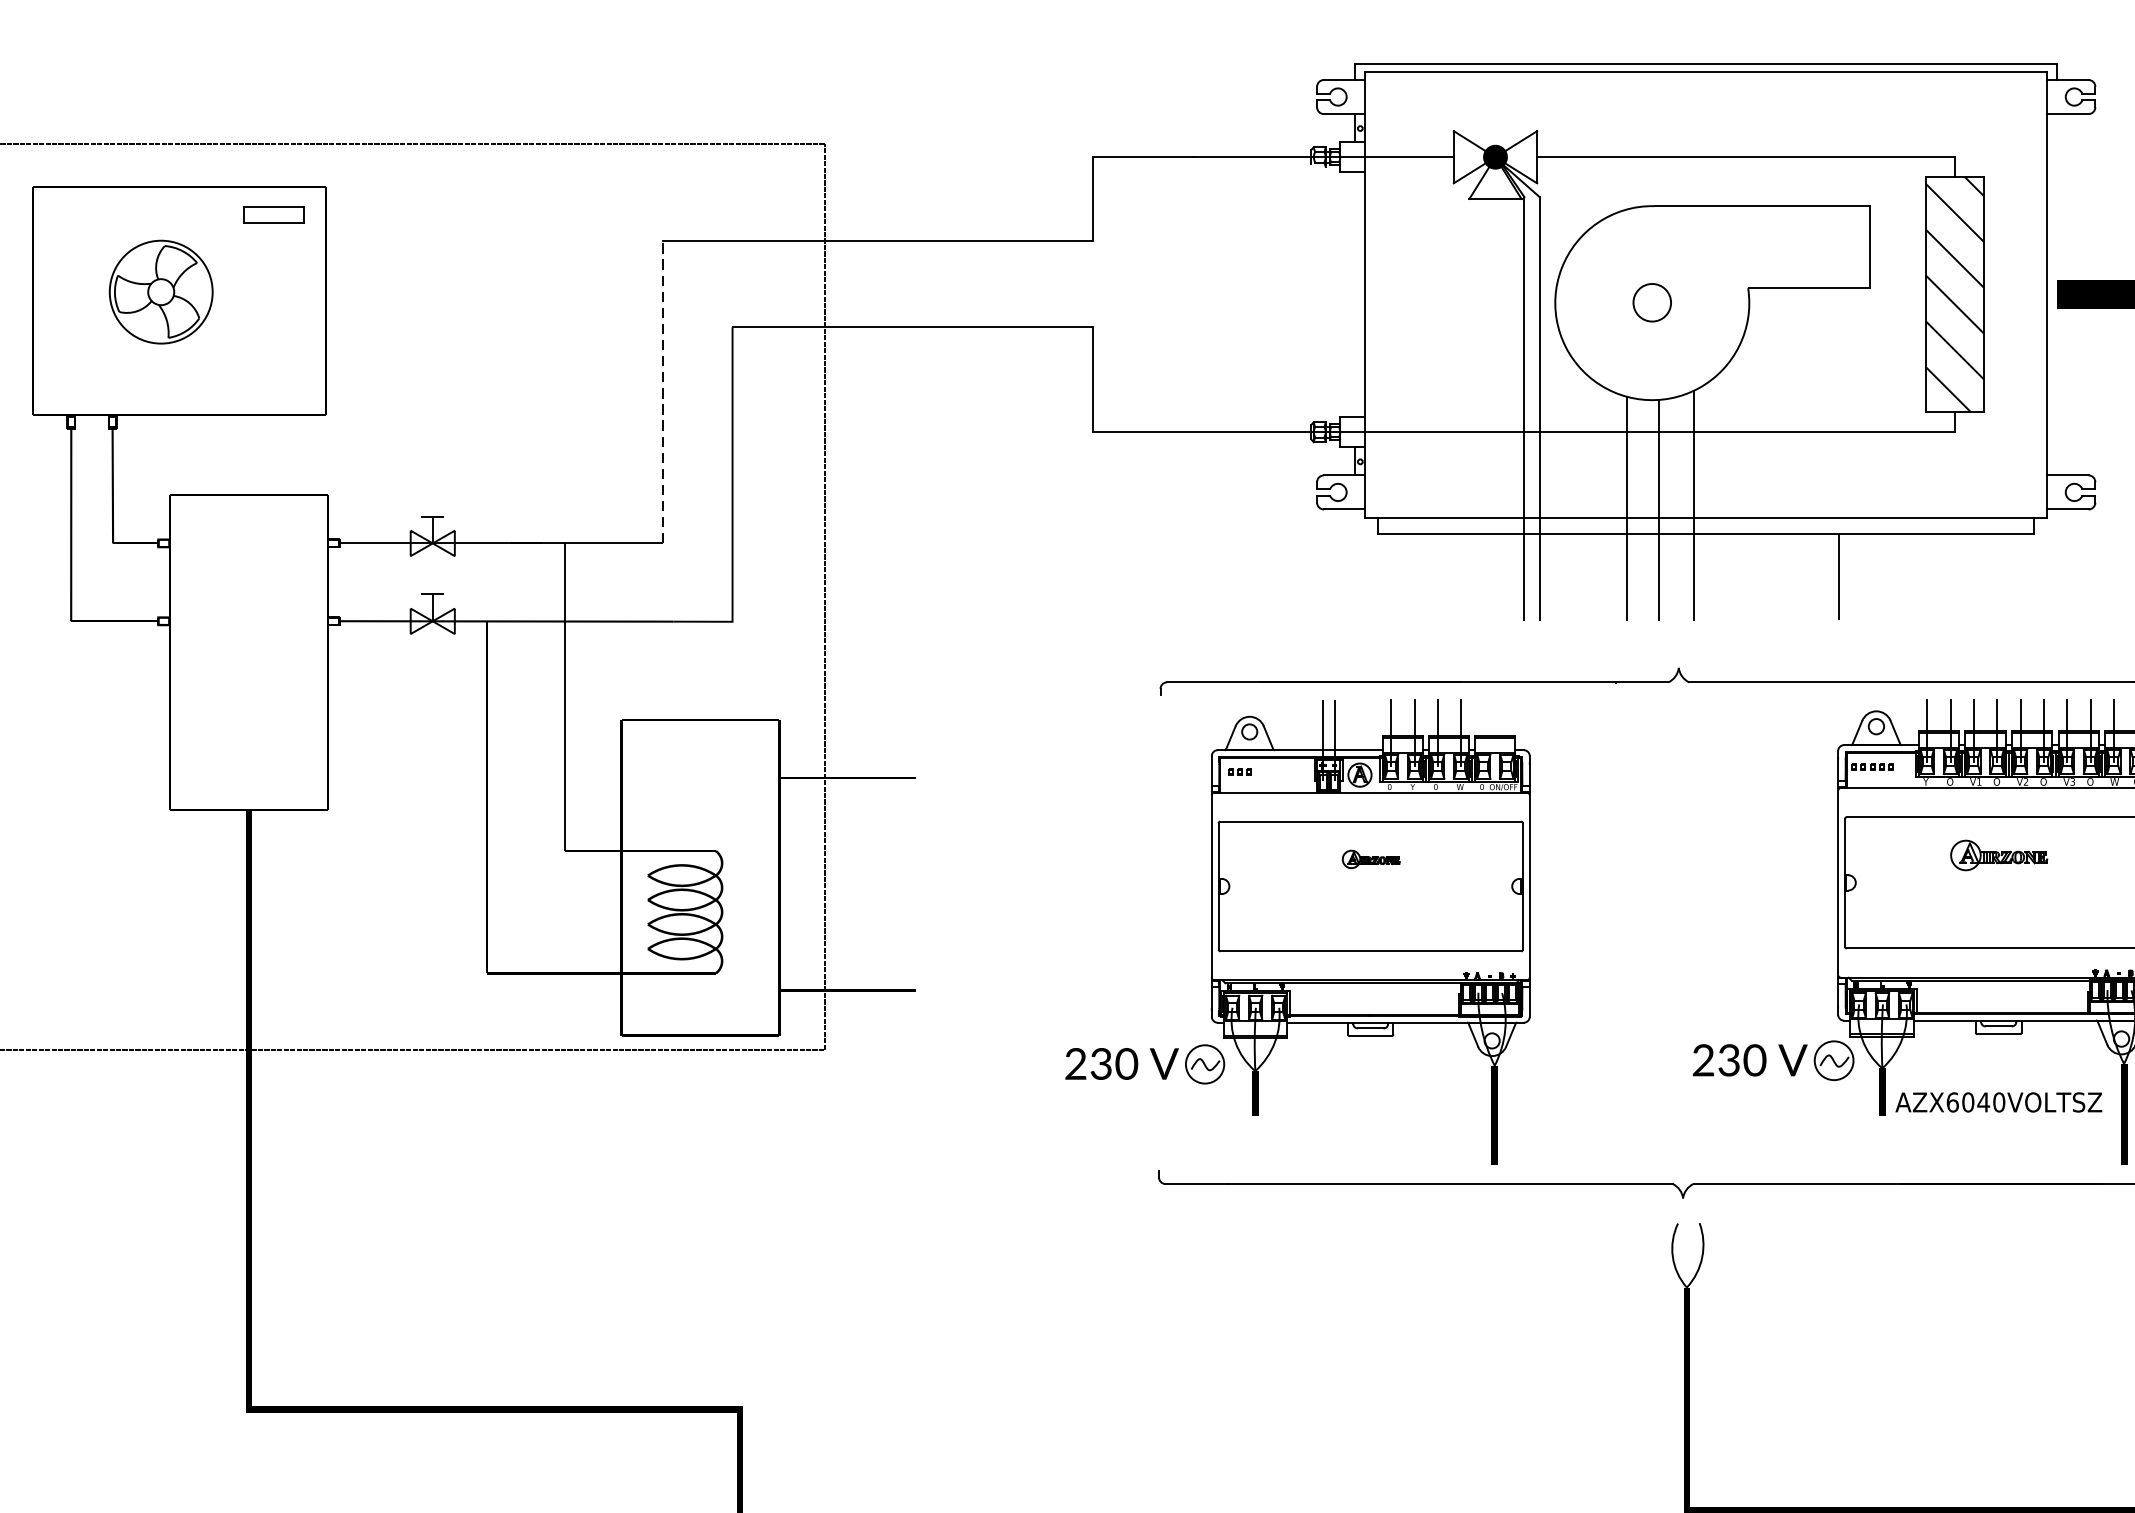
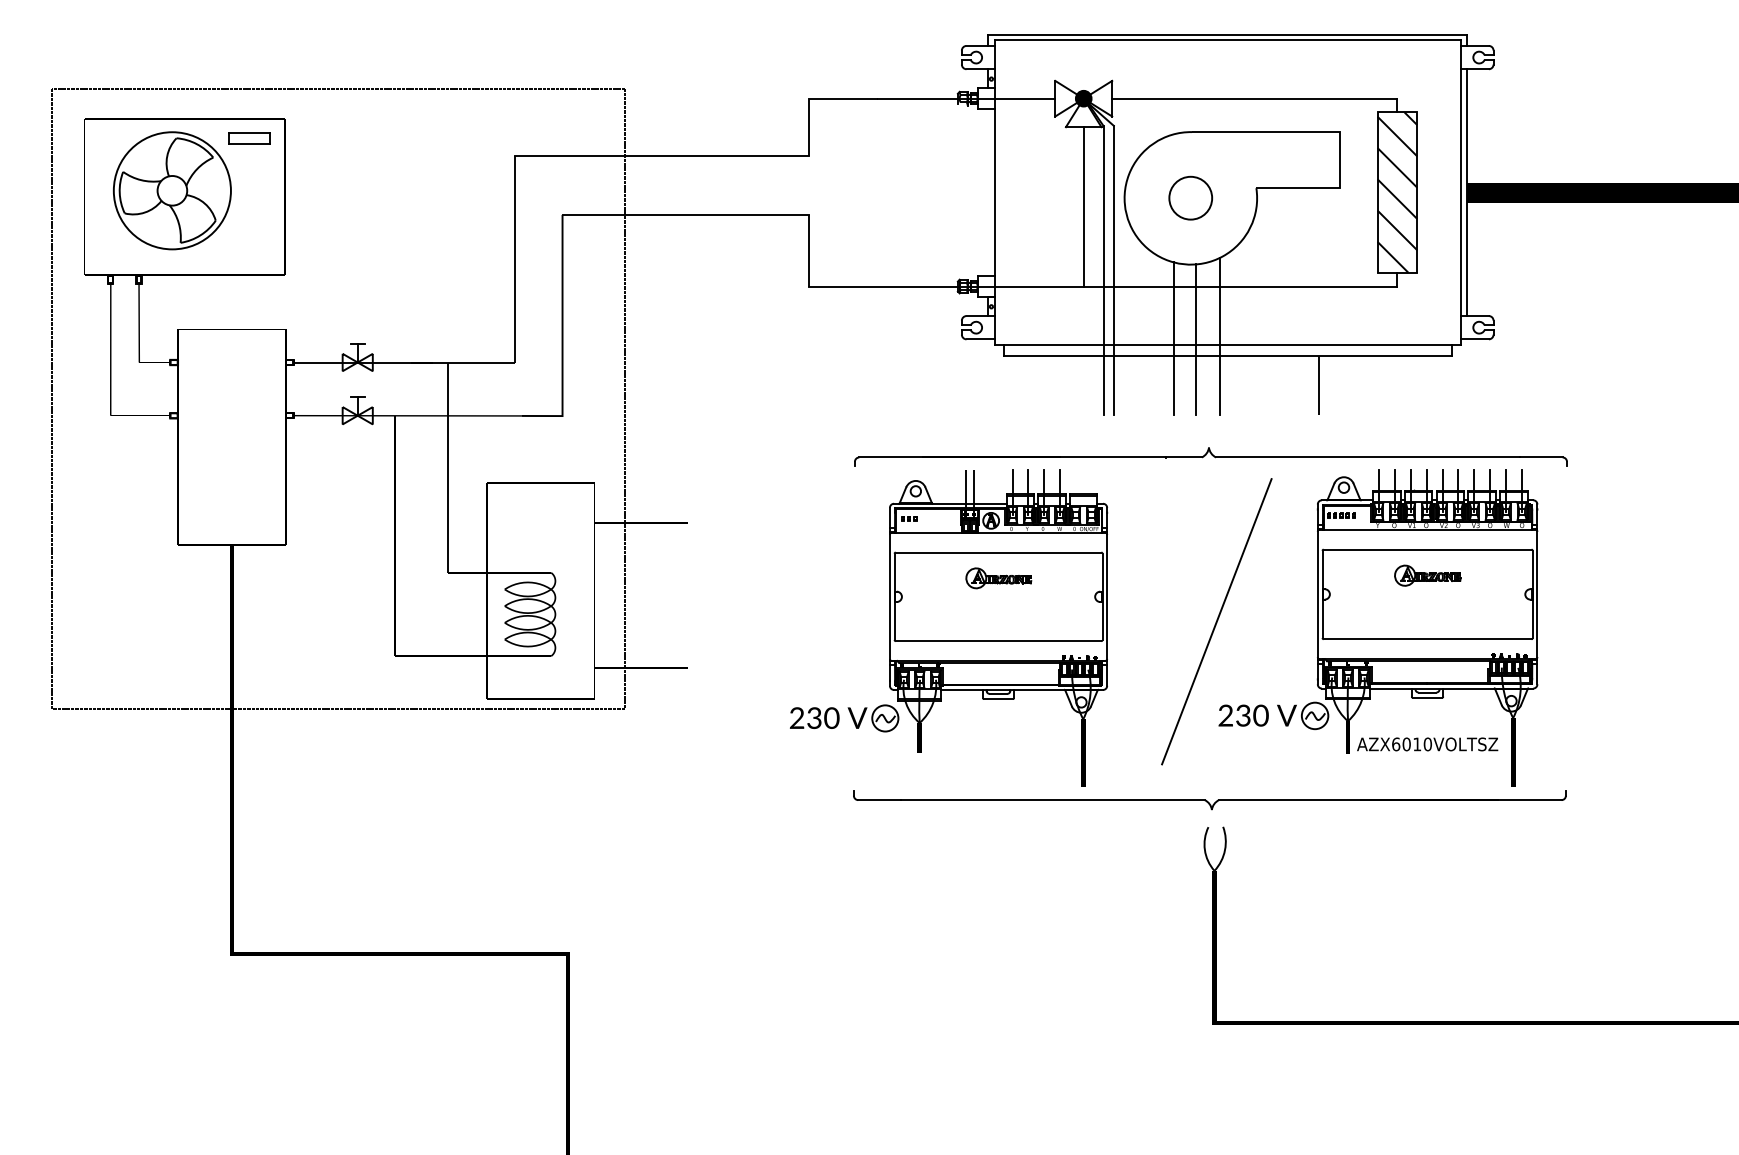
part: (160, 291) -> (171, 190), size x1.67
line: (2057, 294) -> (1467, 192), added
circle: (1651, 301) -> (1190, 197), size x1.67
line: (1495, 315) -> (1083, 206), added
line: (662, 391) -> (514, 258), dashed -> solid
part: (1370, 859) -> (998, 578), size x1.67
line: (1689, 922) -> (1216, 621), added
text: (1982, 1102) -> (1416, 744), AZX6040VOLTSZ -> AZX6010VOLTSZ

